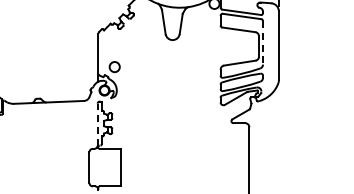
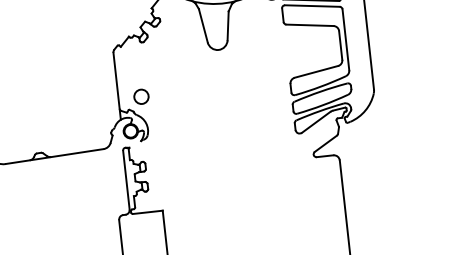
line: (263, 42) -> (346, 39), dashed -> solid
line: (97, 124) -> (126, 180), dashed -> solid

